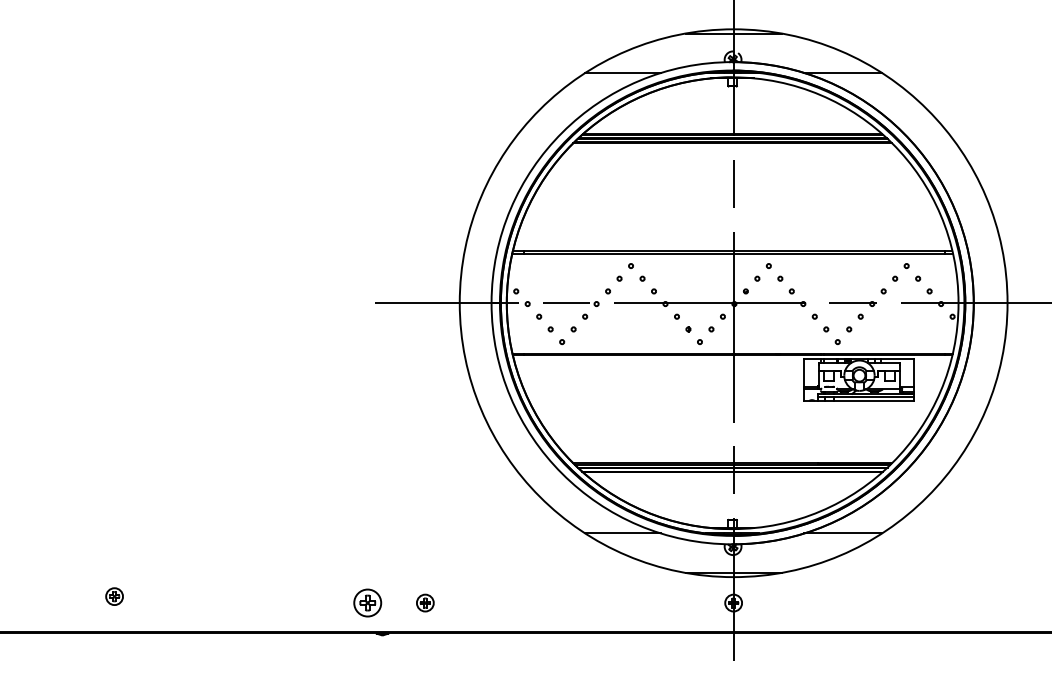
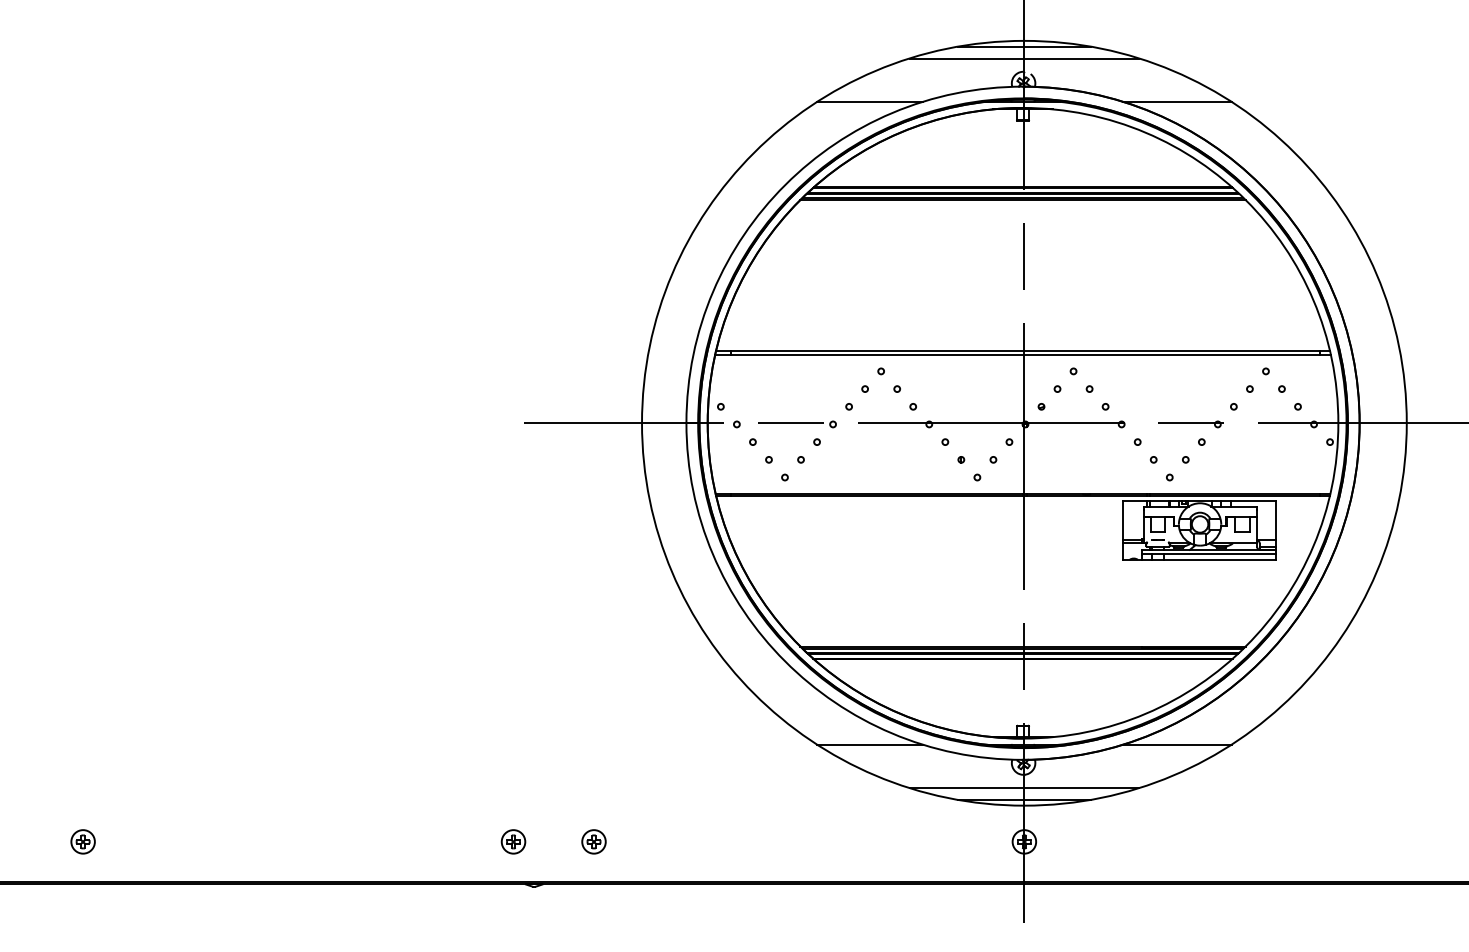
line: (733, 41) -> (1024, 58), added
line: (733, 564) -> (1024, 788), added
part: (114, 596) -> (82, 841), moved
part: (367, 602) -> (513, 841), size x0.62

